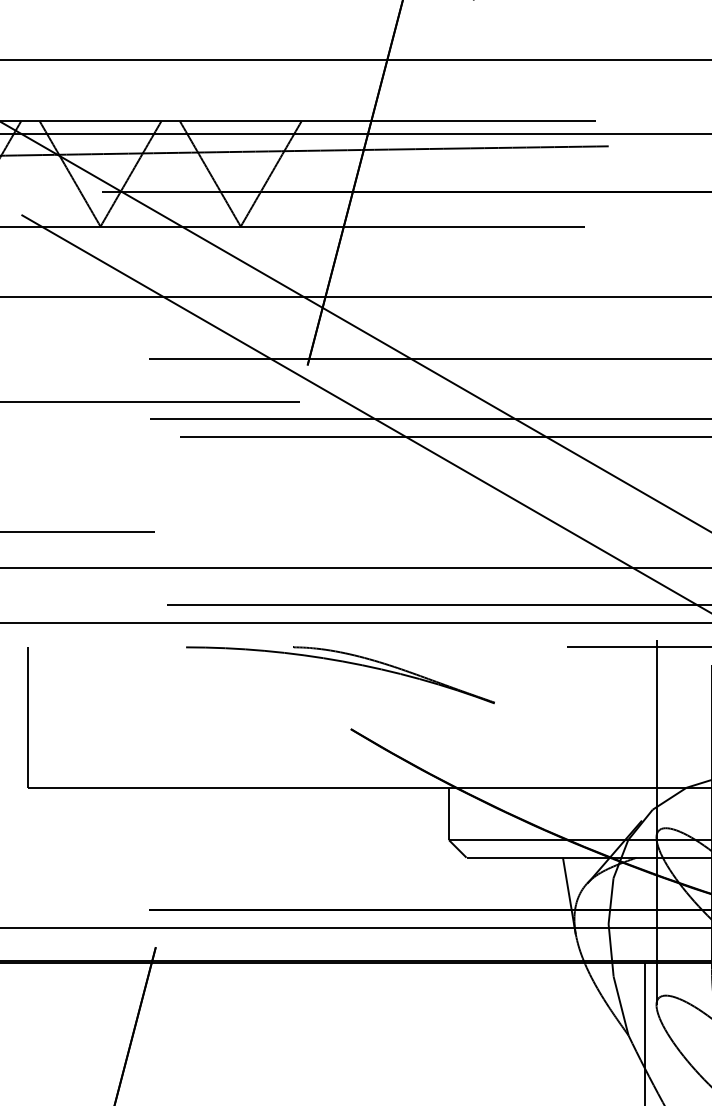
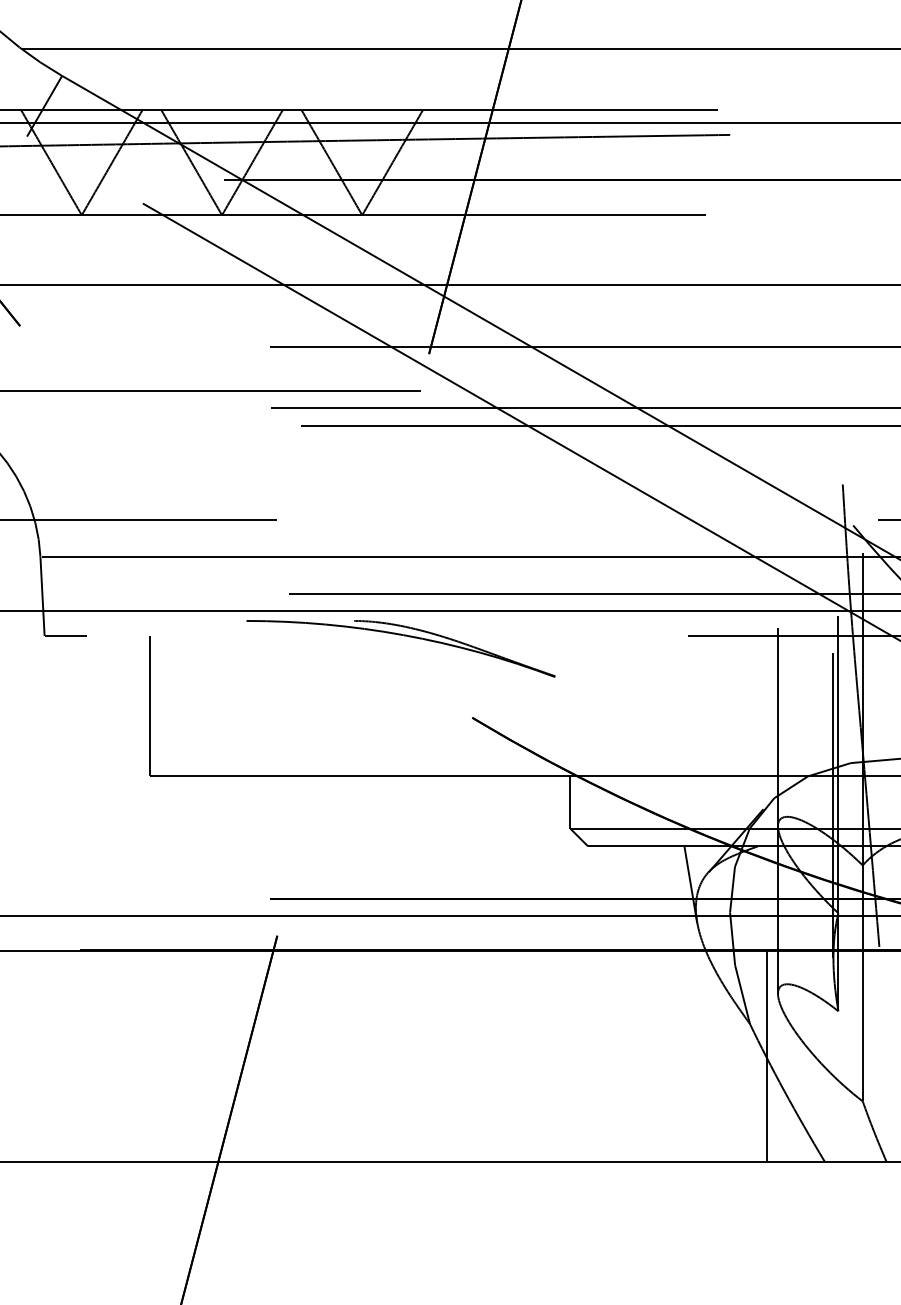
part: (344, 662) -> (404, 636), moved

